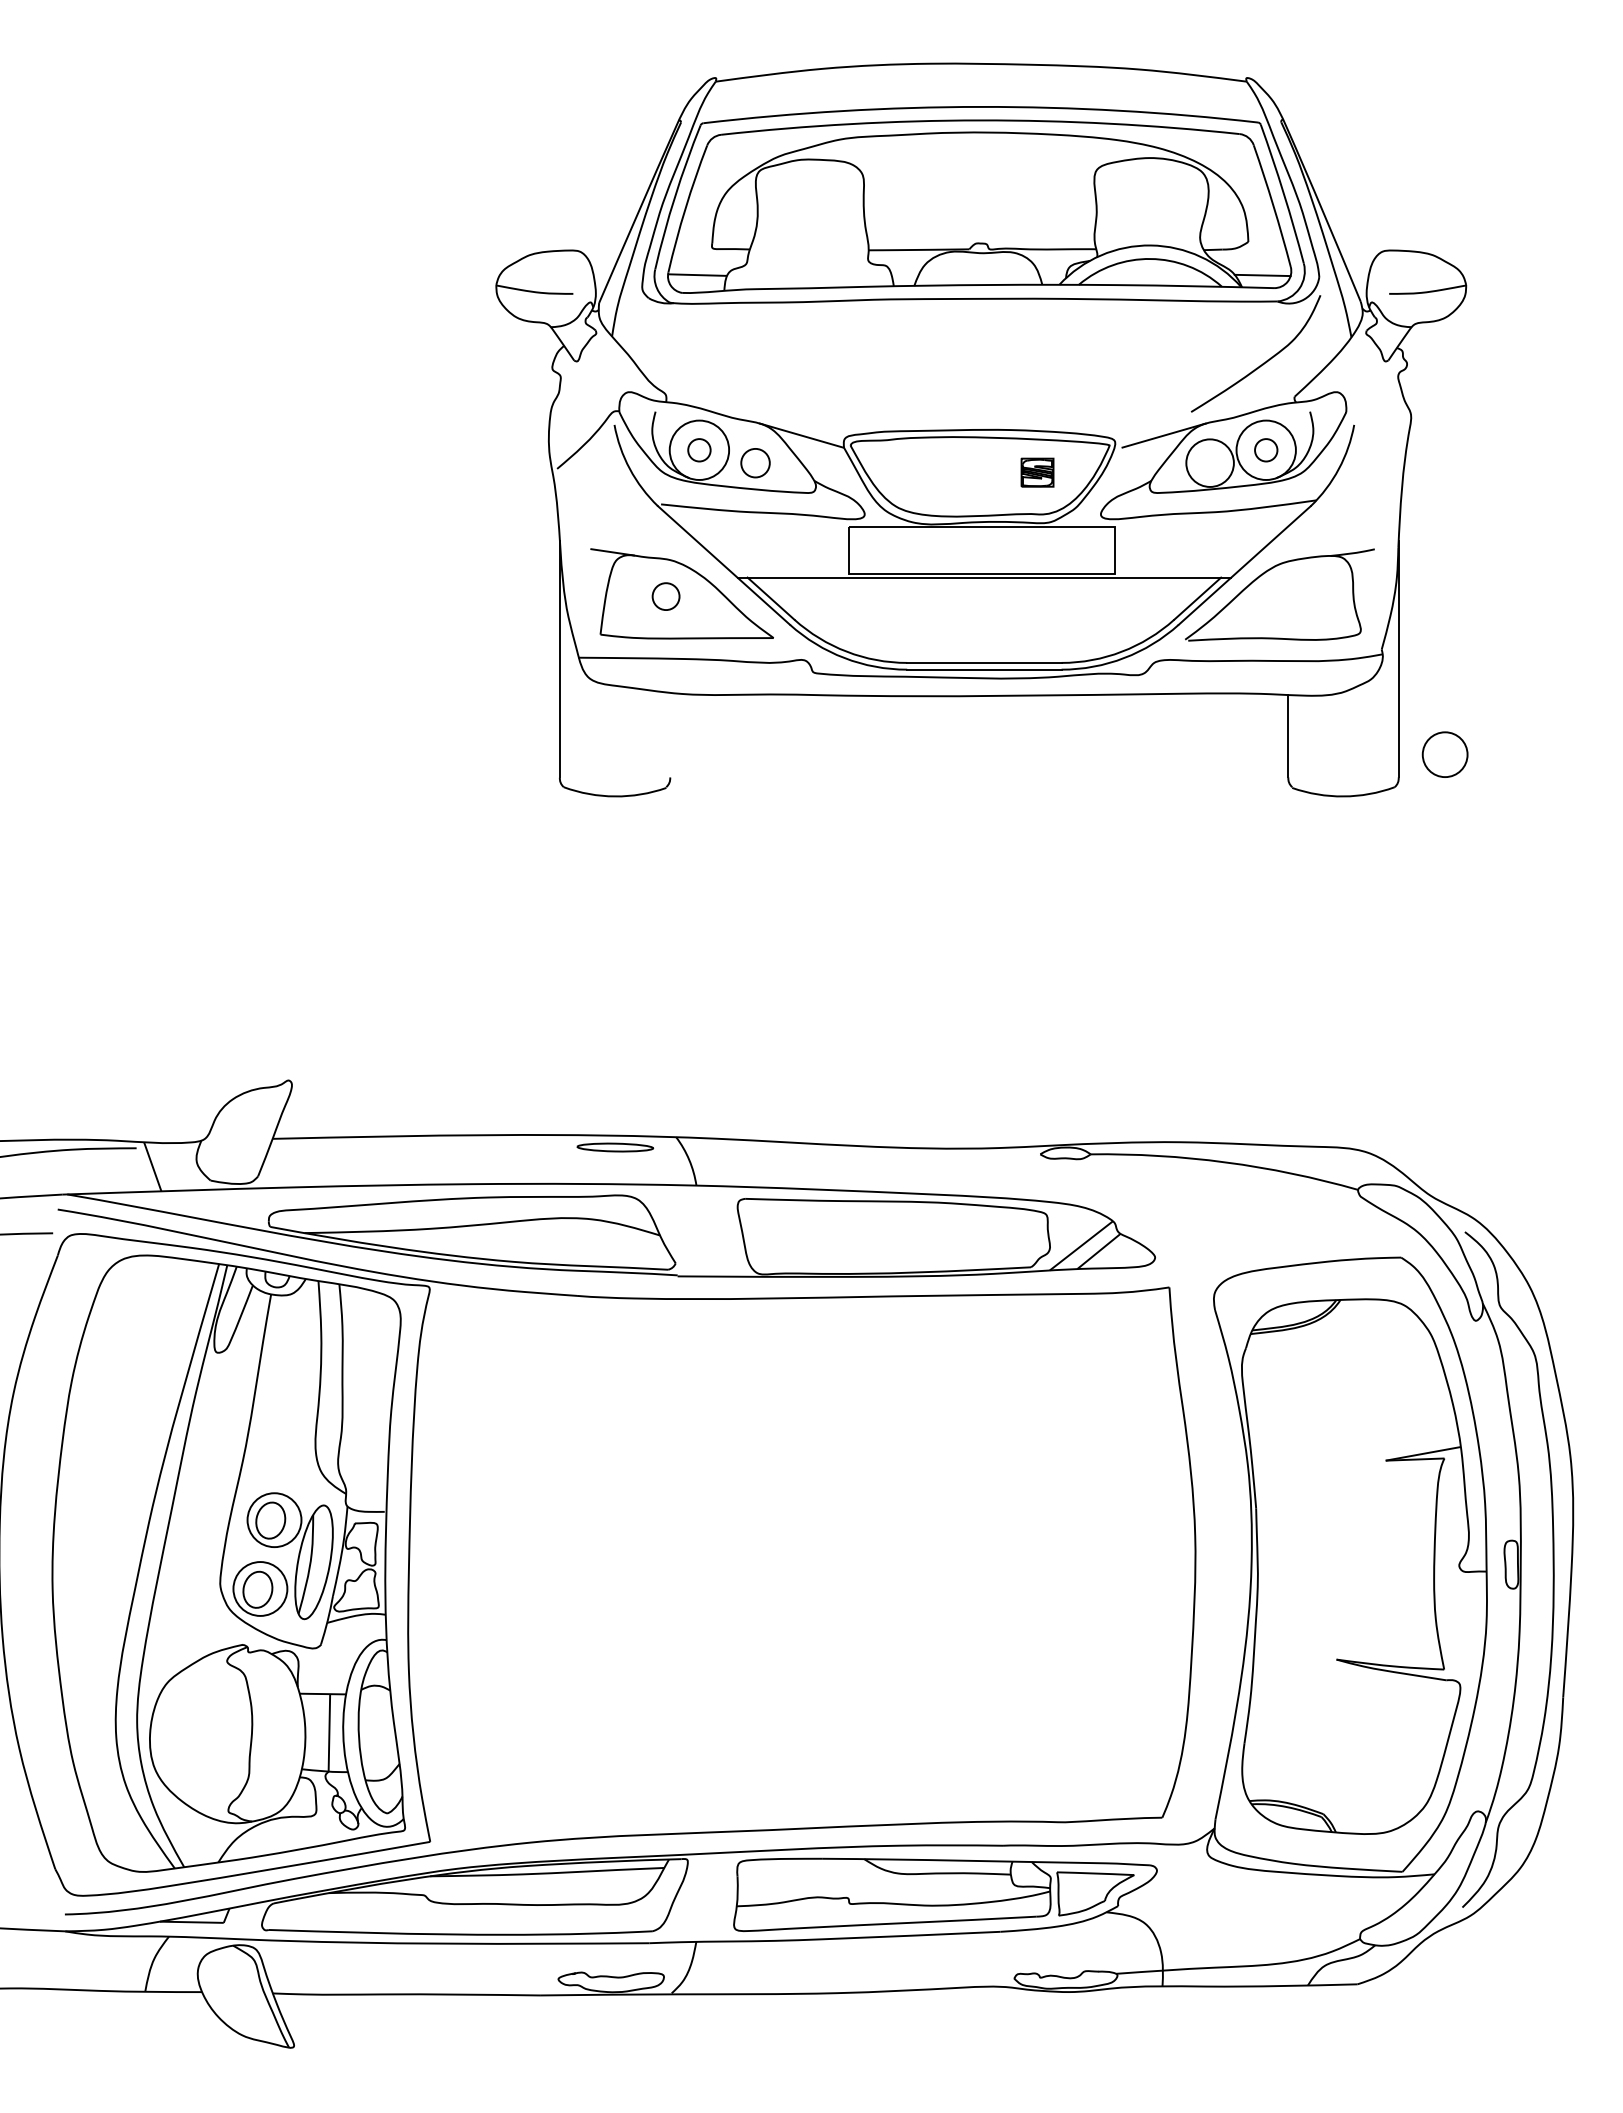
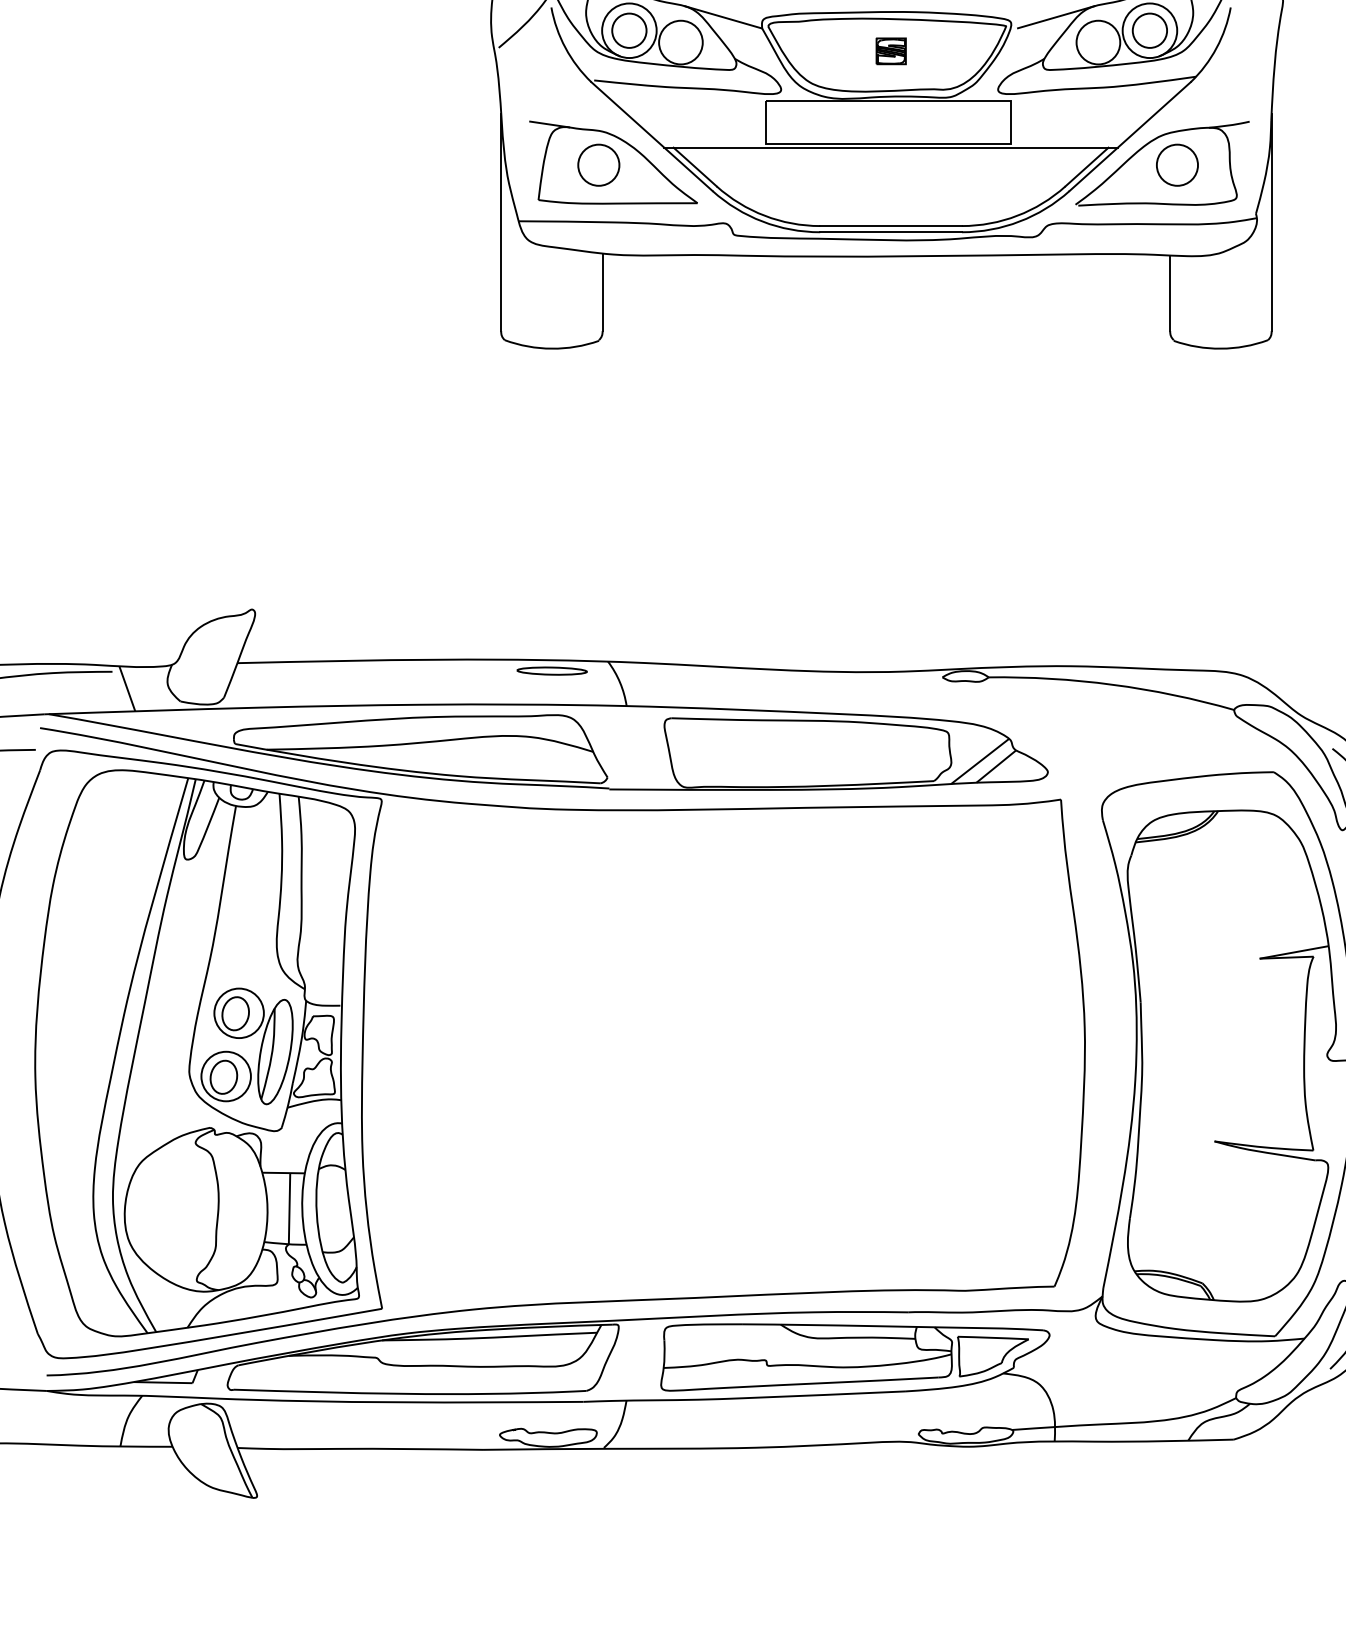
circle: (699, 449) -> (629, 30), size x1.67
circle: (1265, 449) -> (1149, 30), size x1.67
circle: (755, 462) -> (680, 41), size x1.67
part: (1037, 472) -> (891, 51), moved
circle: (665, 596) -> (598, 165), size x1.67
line: (670, 734) -> (602, 291), added
circle: (1444, 754) -> (1176, 165), moved

